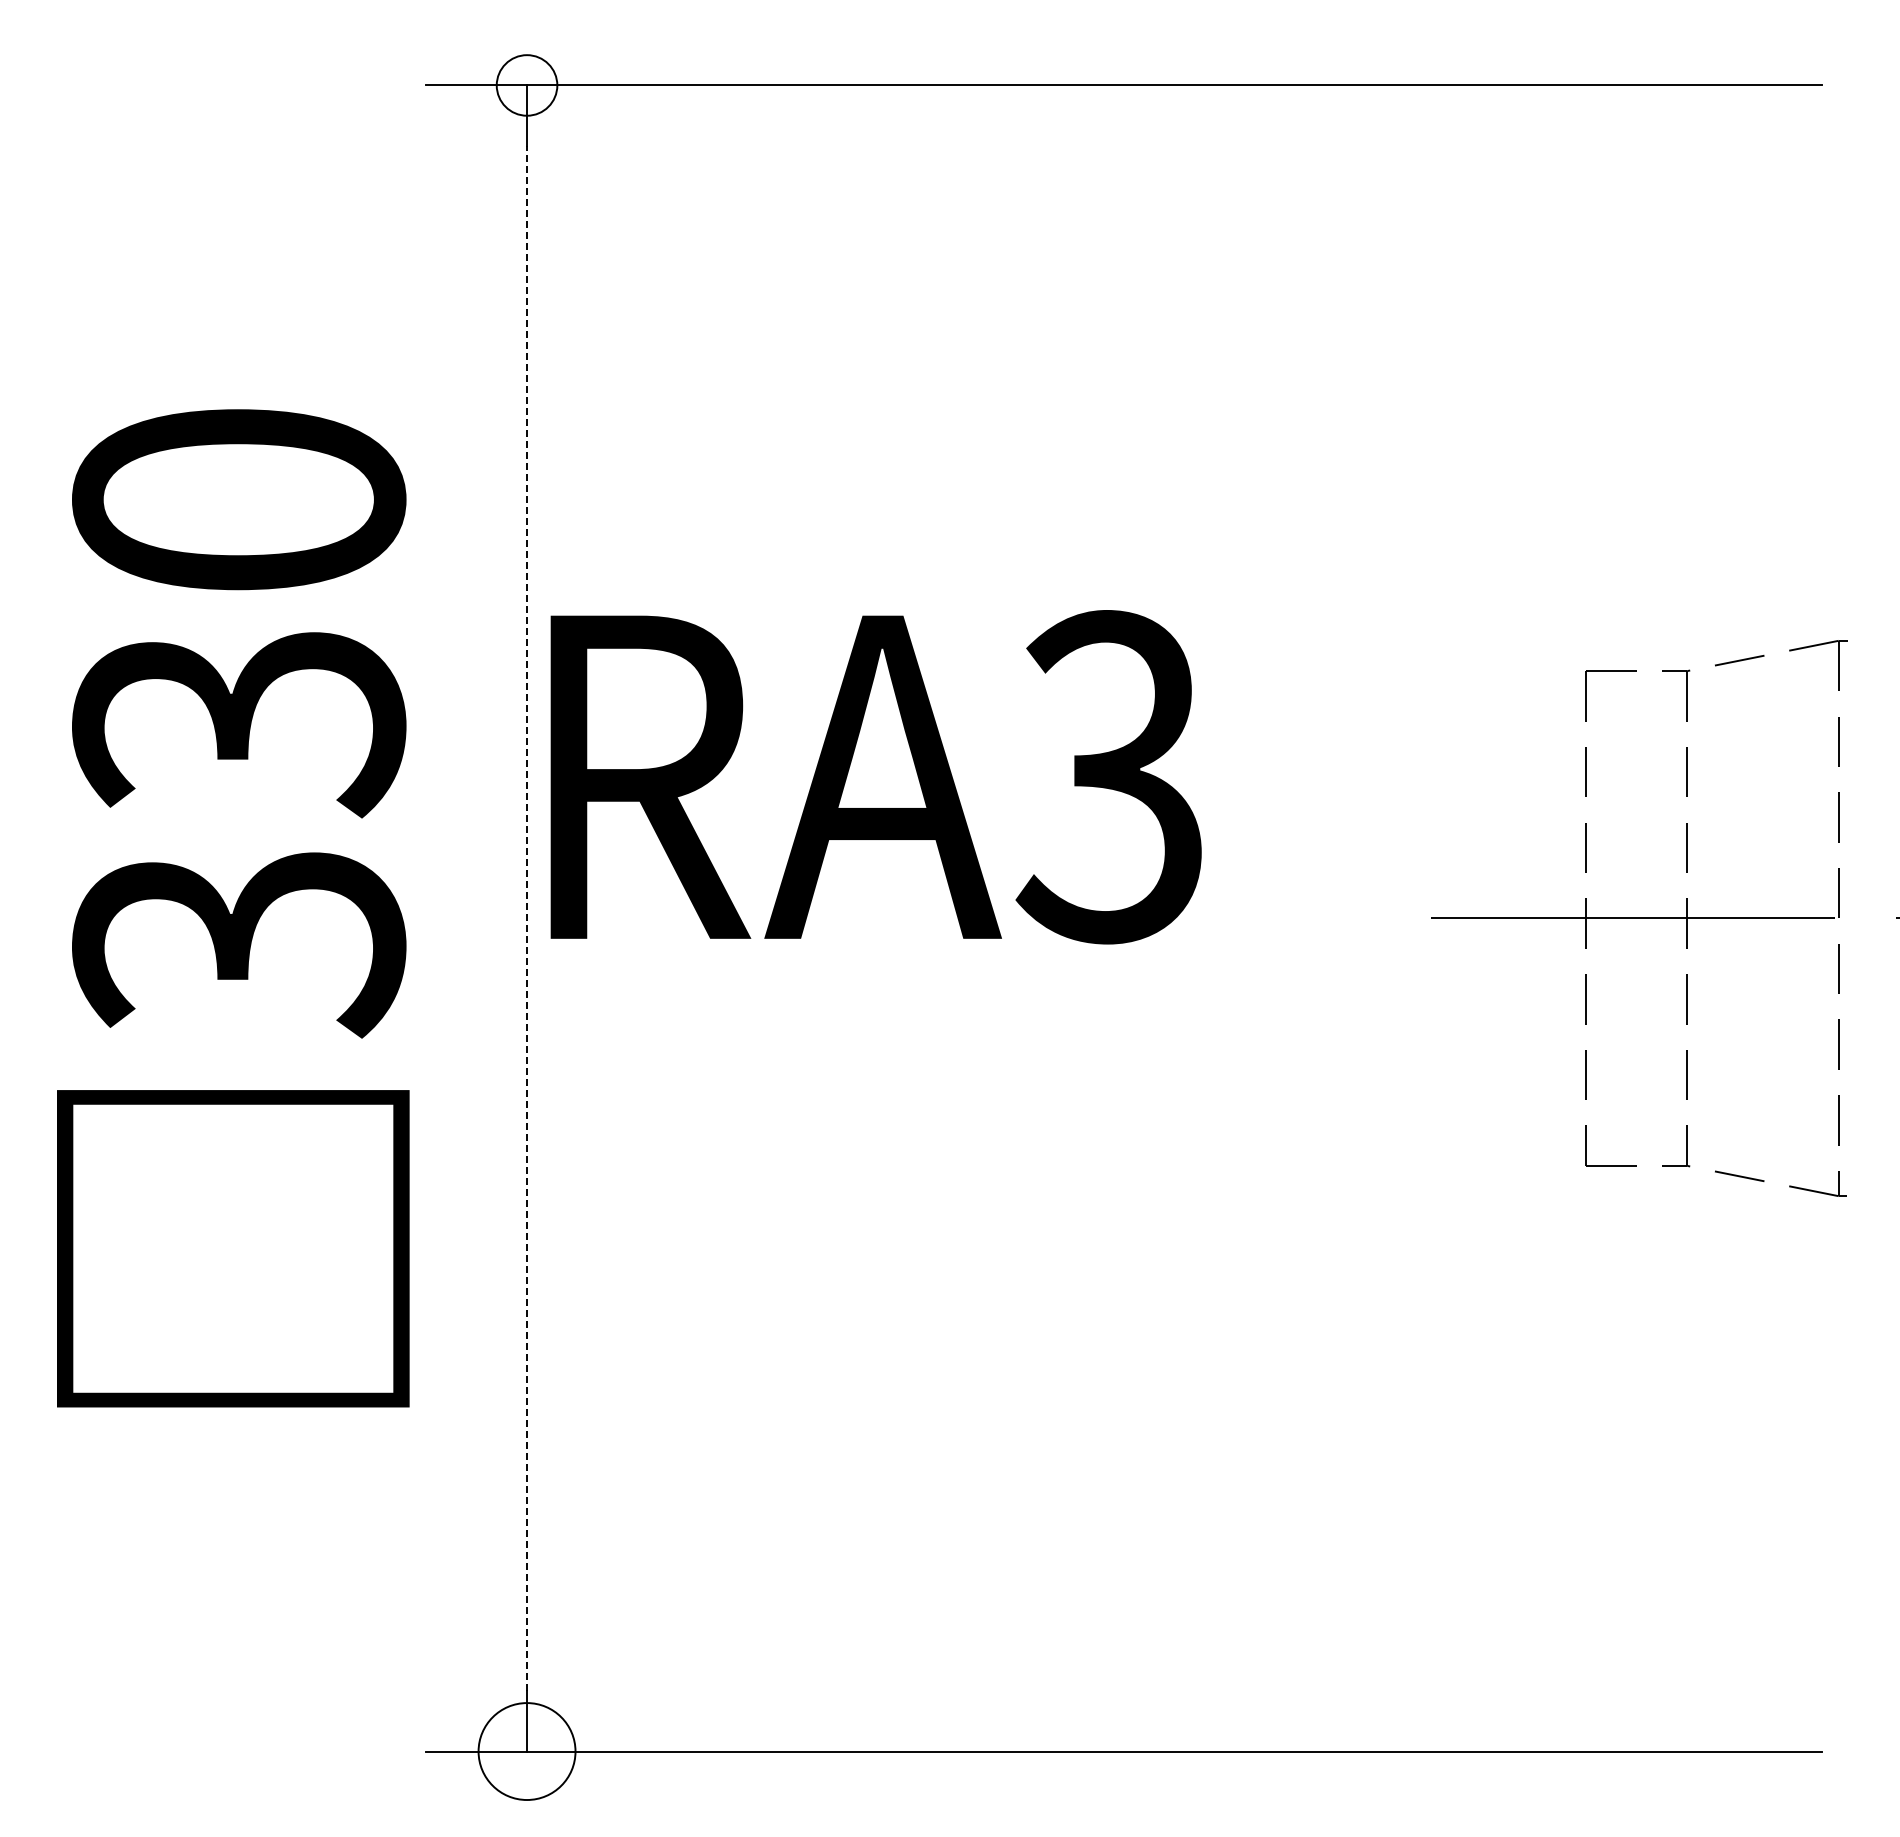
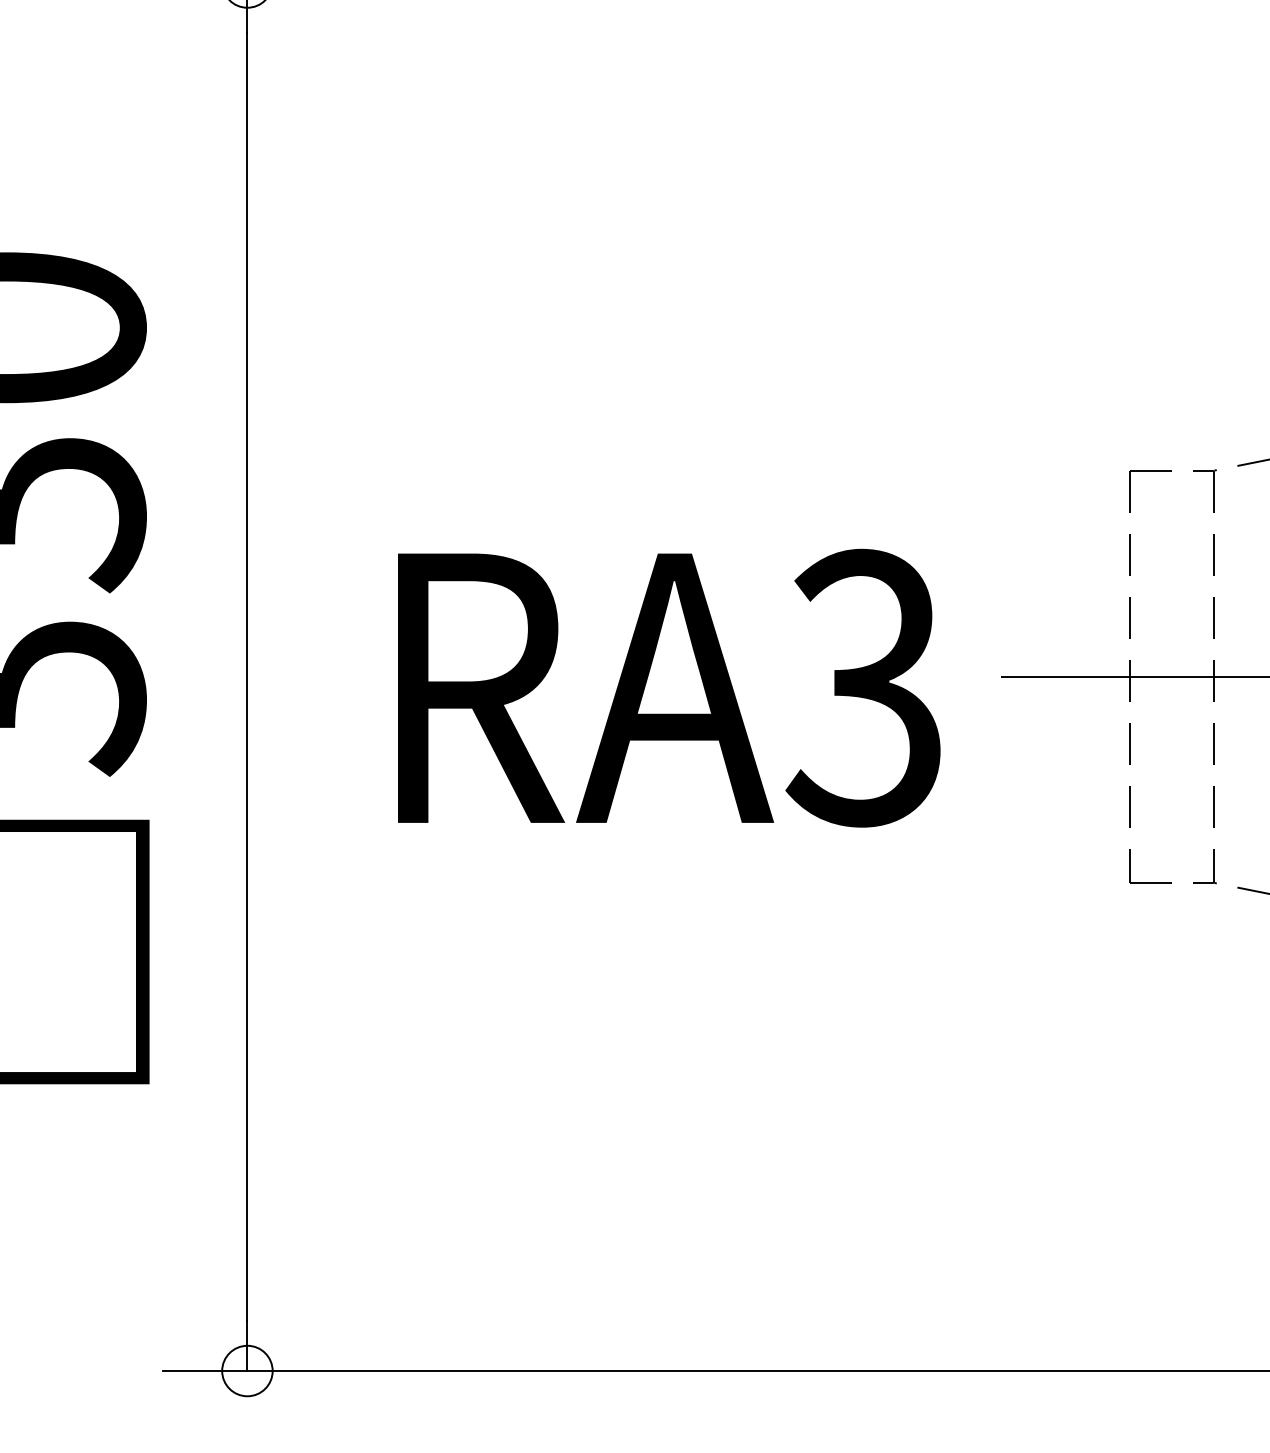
text: (875, 777) -> (668, 688), moved
line: (527, 918) -> (247, 676), dashed -> solid
circle: (526, 1751) -> (246, 1371), size x0.62

